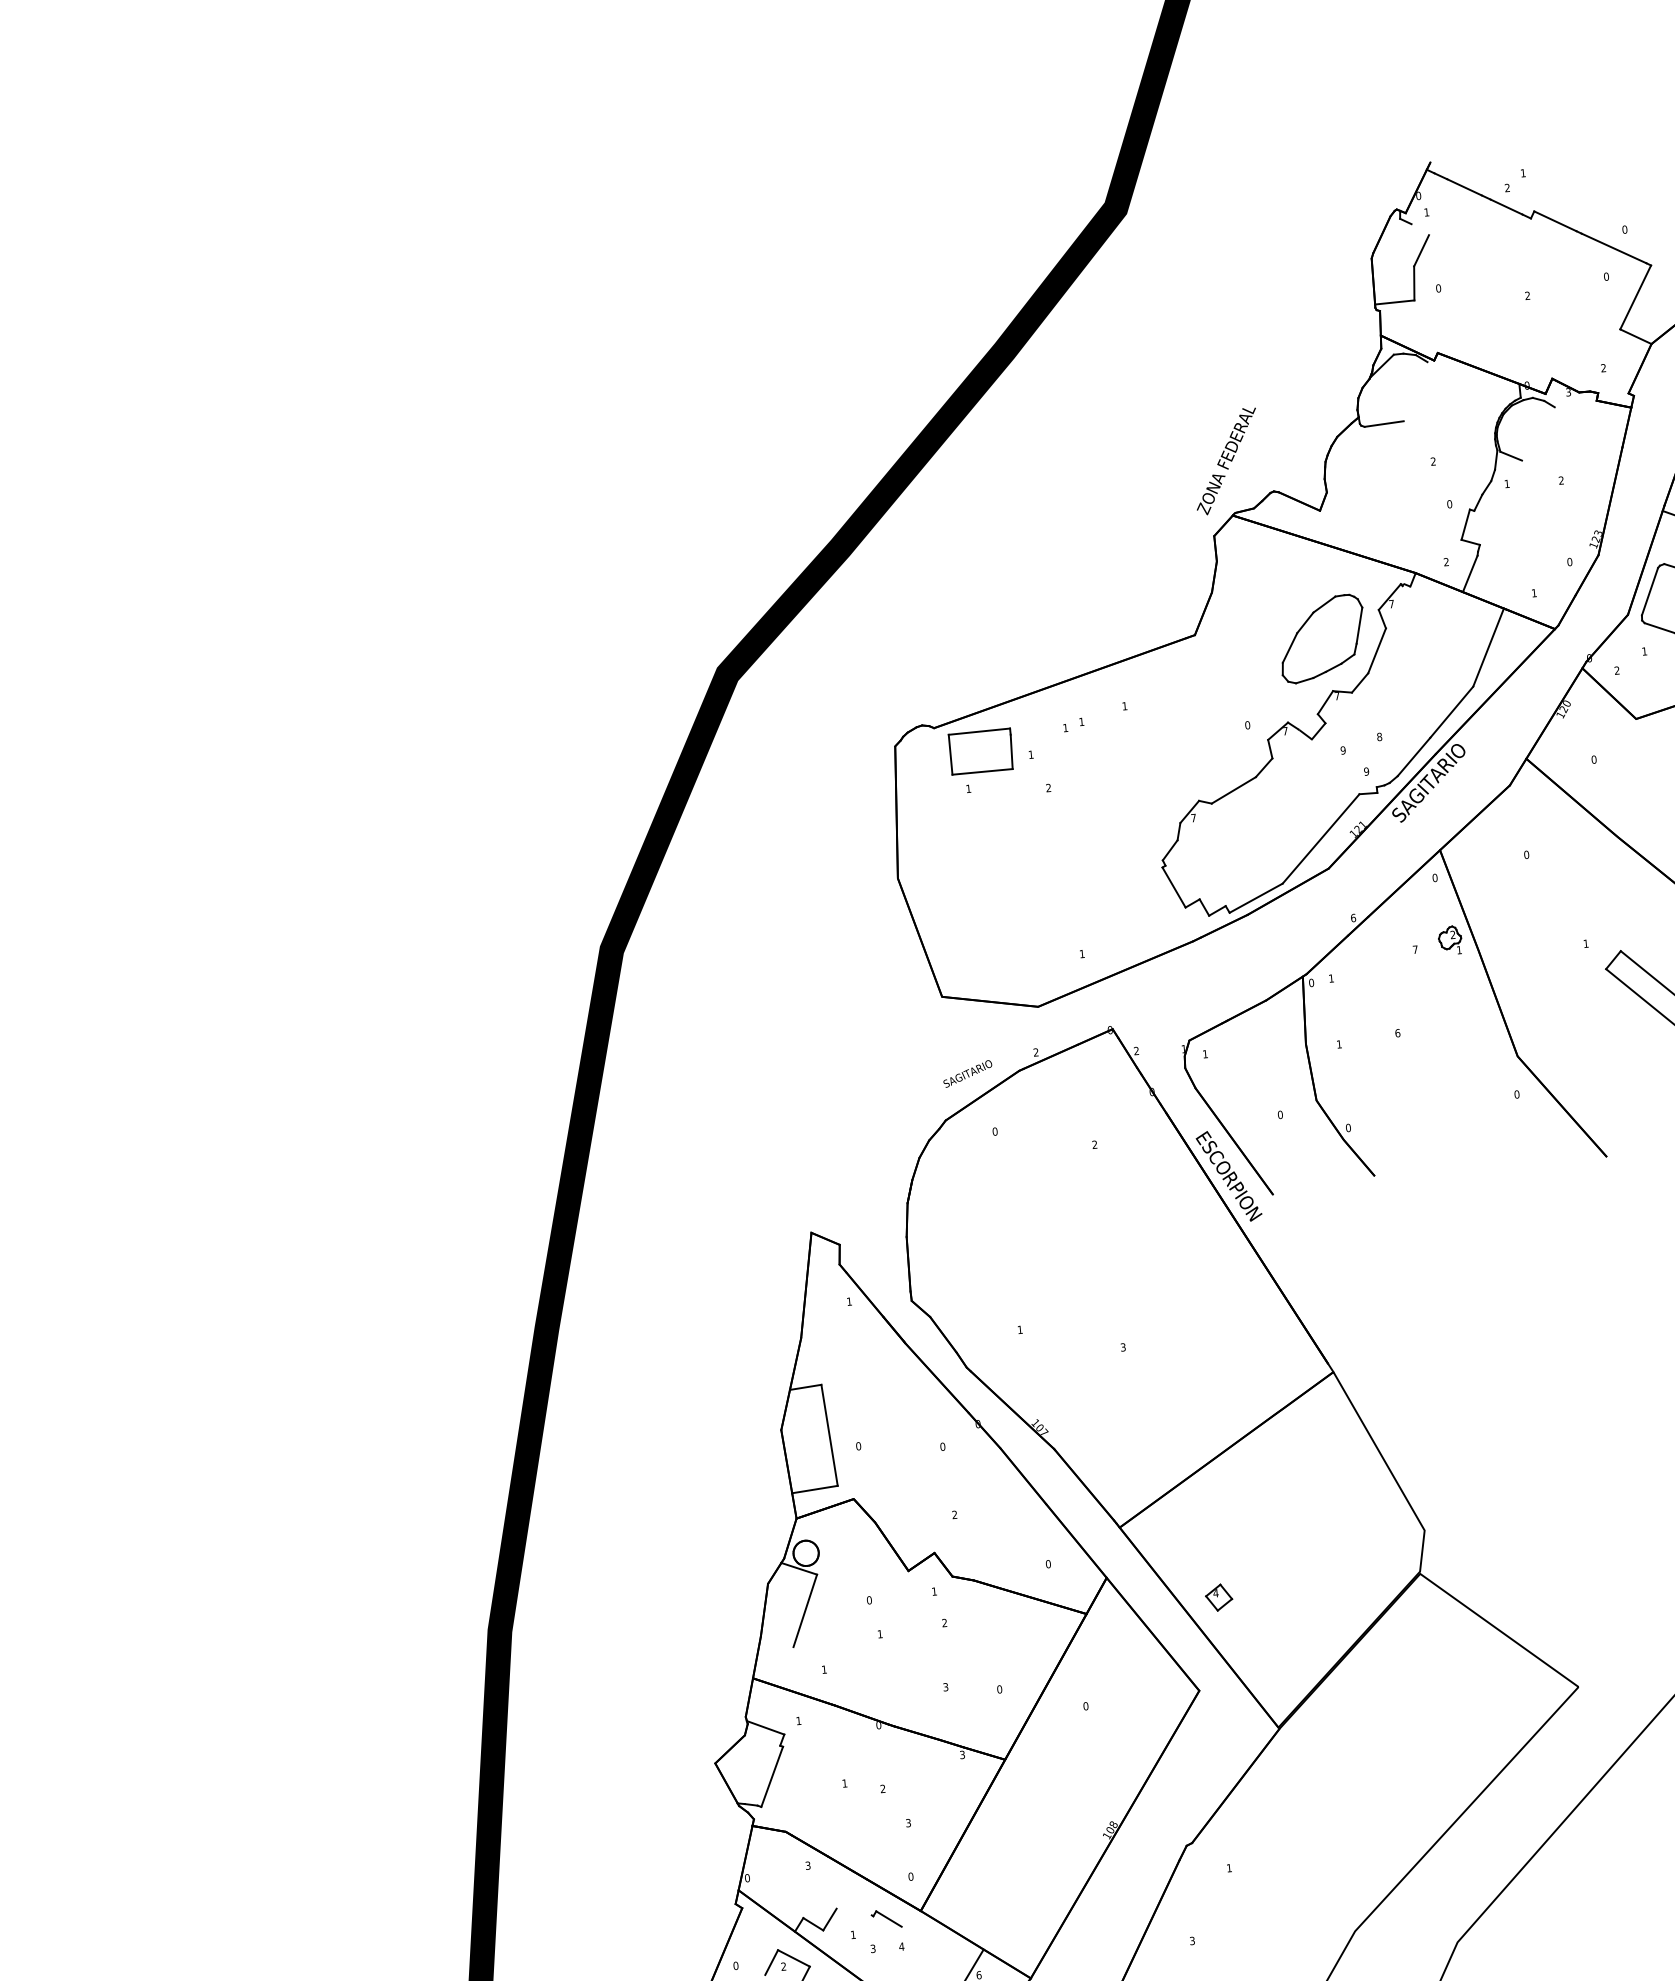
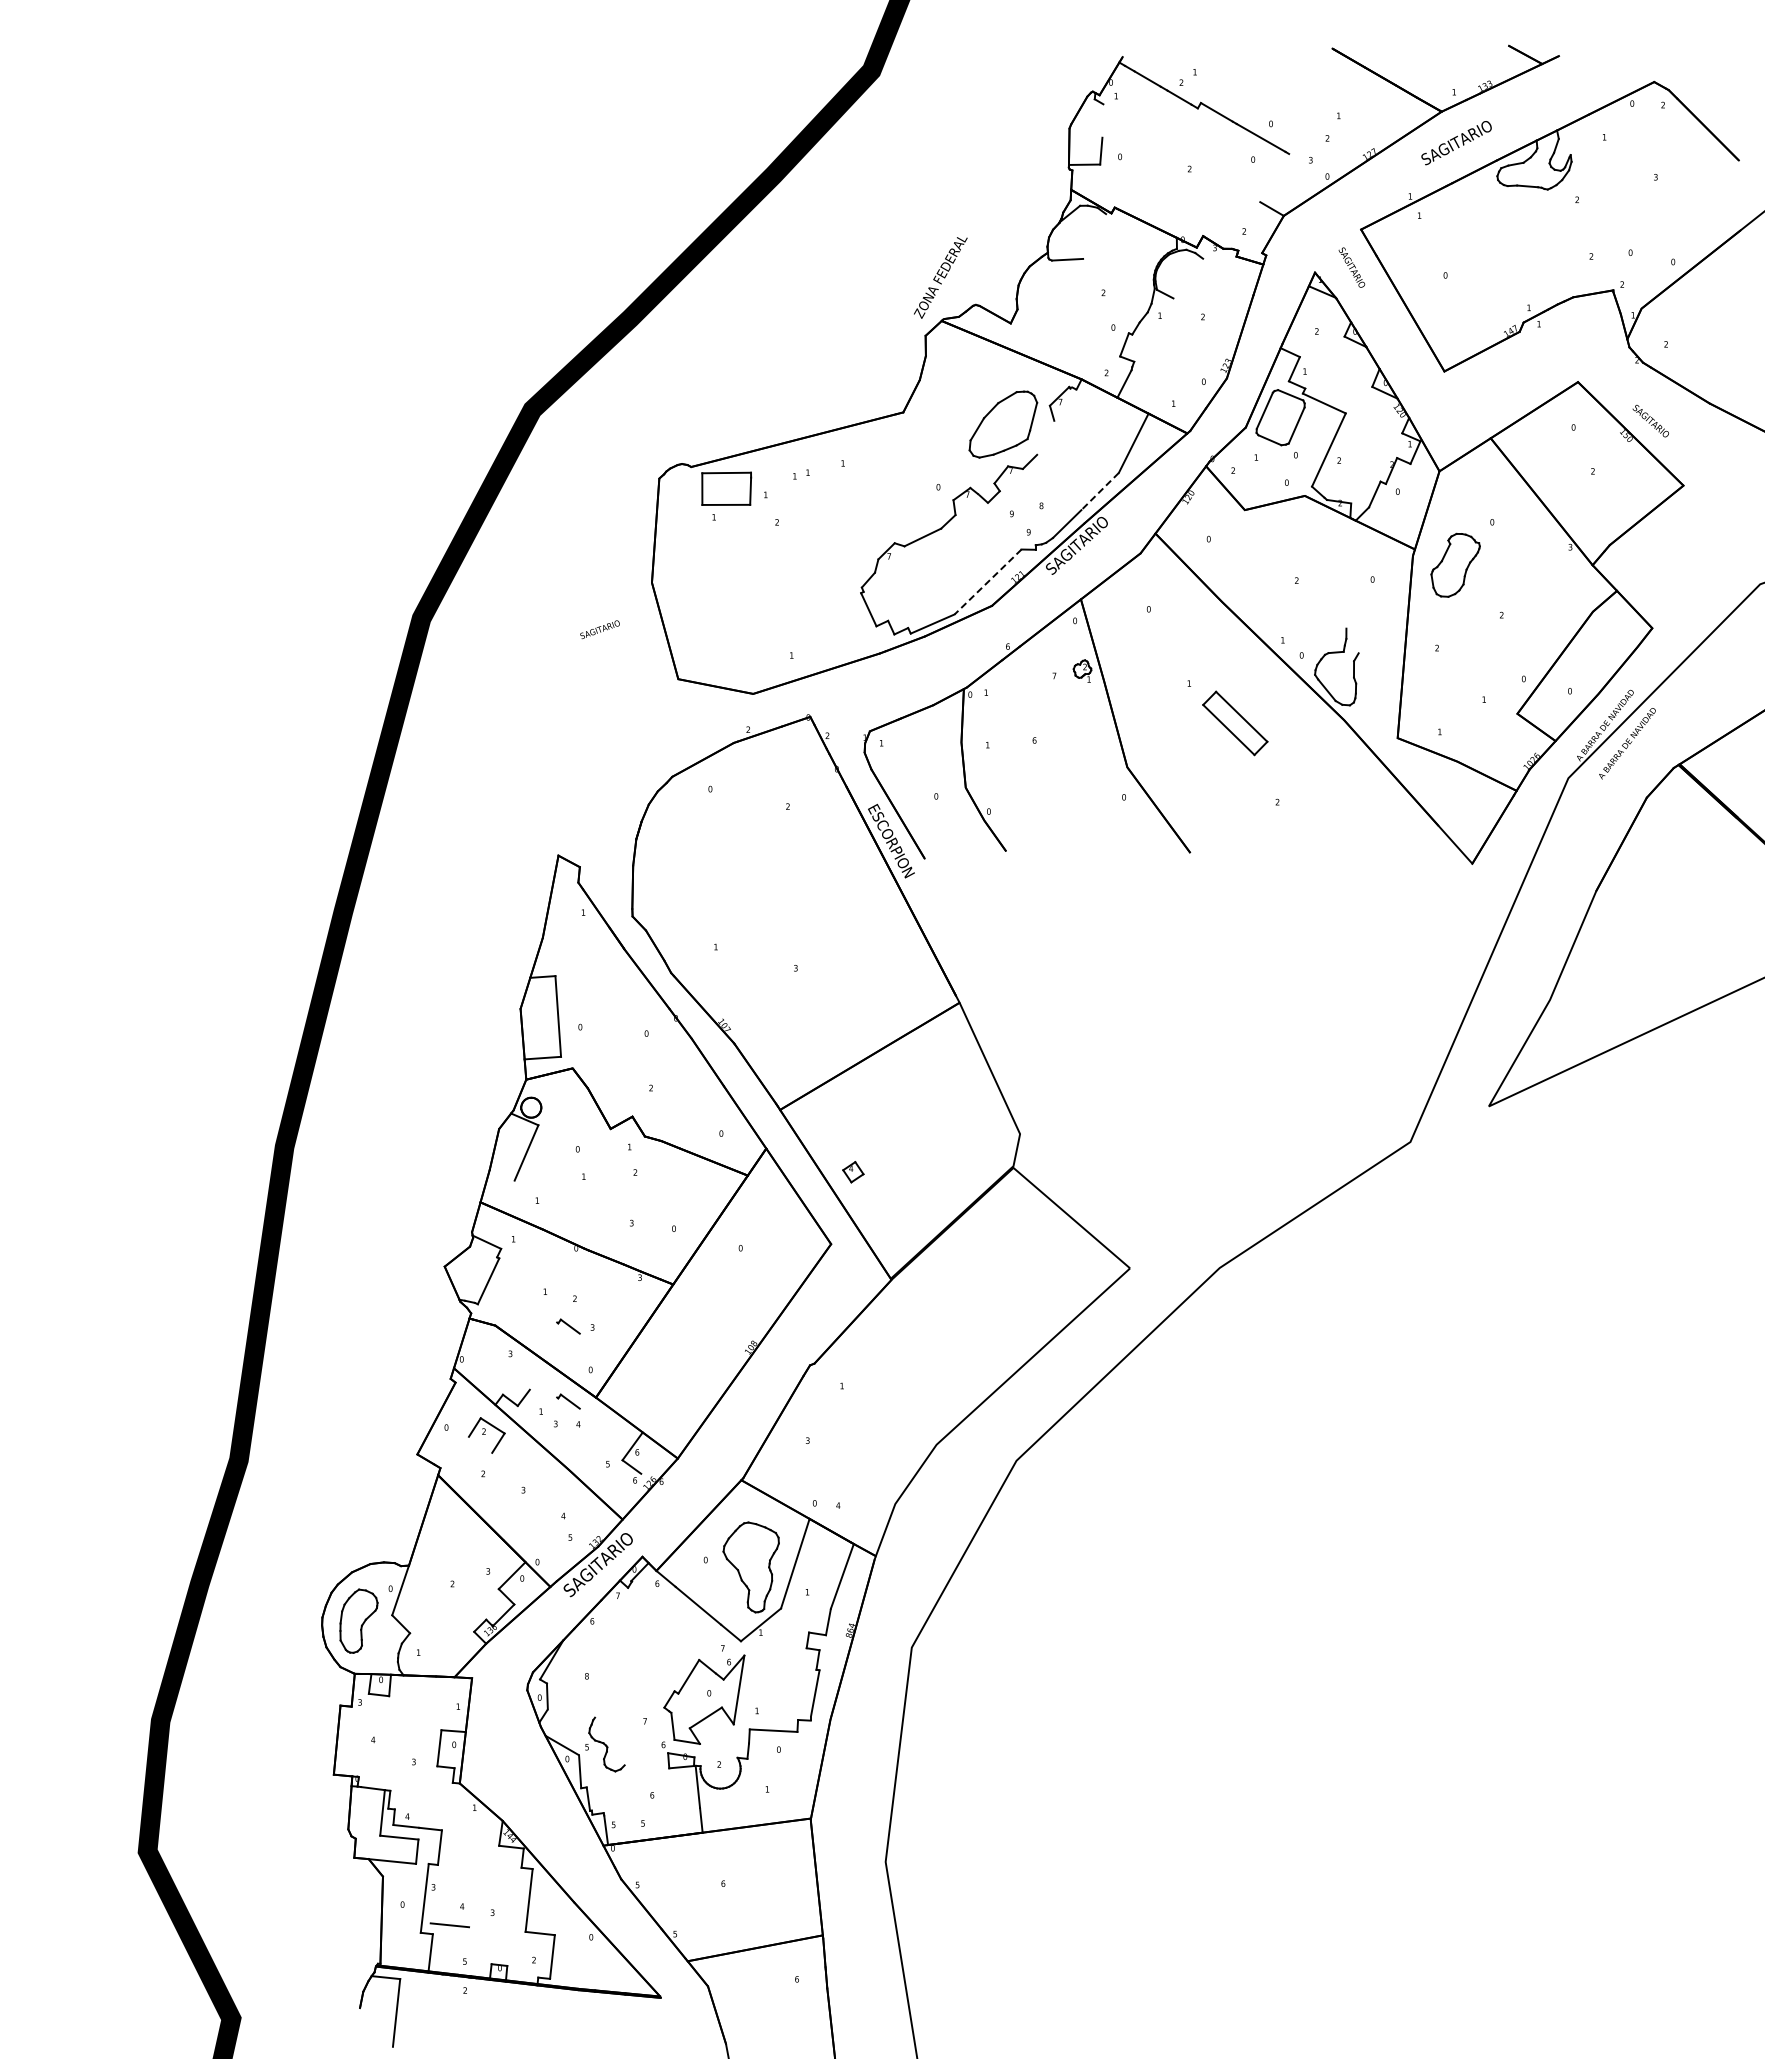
line: (1421, 250) -> (1109, 125), removed
line: (1635, 298) -> (1274, 178), removed
line: (1376, 650) -> (1045, 437), removed
line: (1451, 712) -> (1099, 491), solid -> dashed
line: (1321, 838) -> (988, 581), solid -> dashed
text: (967, 1073) -> (599, 629), moved
part: (878, 1824) -> (568, 1326), added

